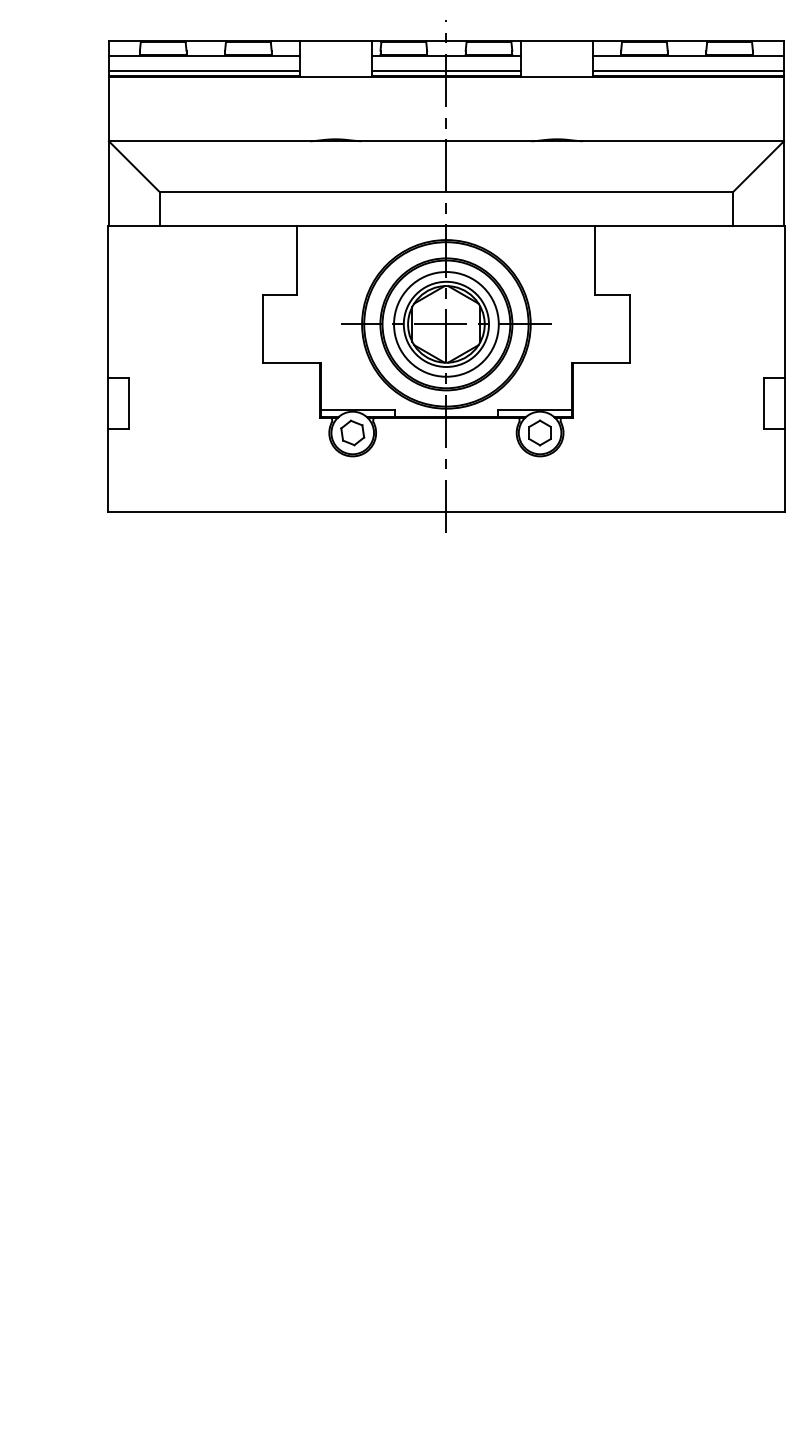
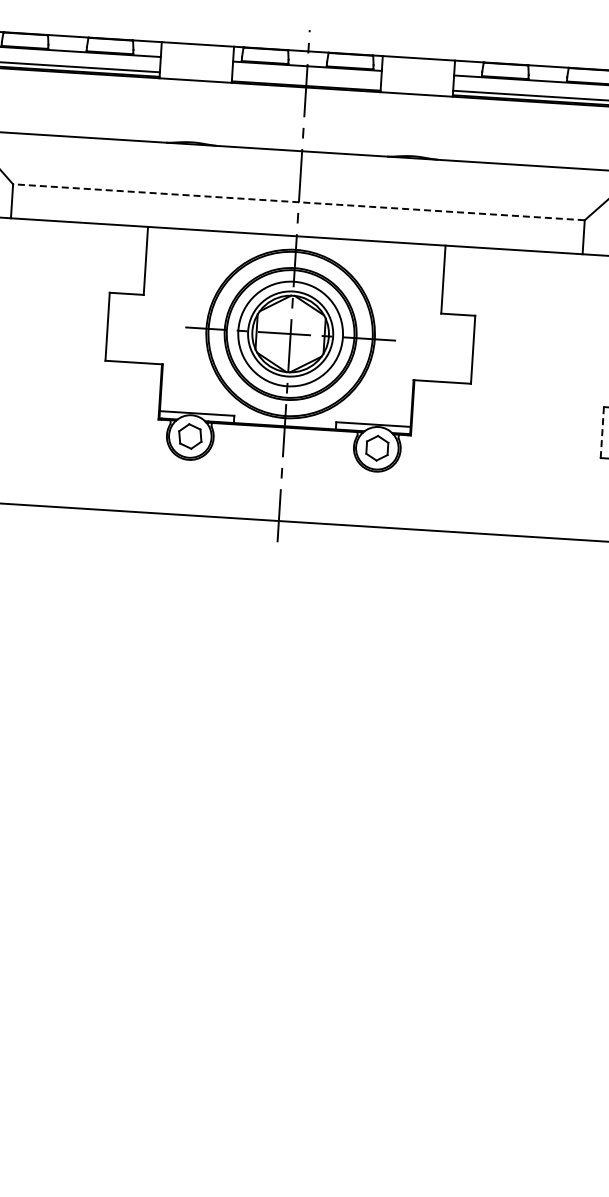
line: (445, 71) -> (305, 81), removed
line: (445, 192) -> (298, 202), solid -> dashed
line: (763, 403) -> (602, 432), solid -> dashed

